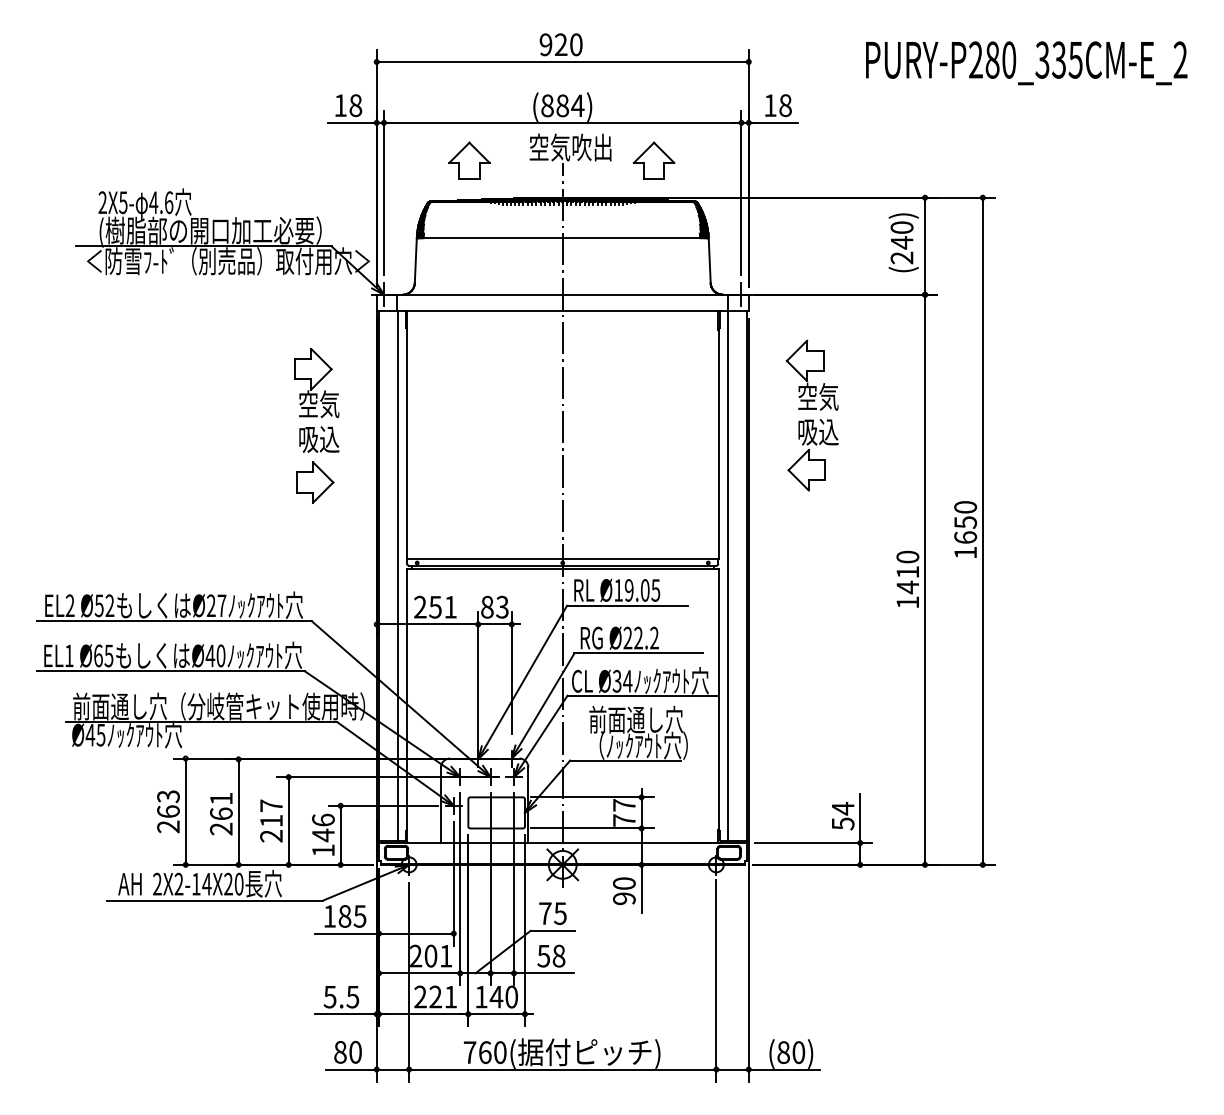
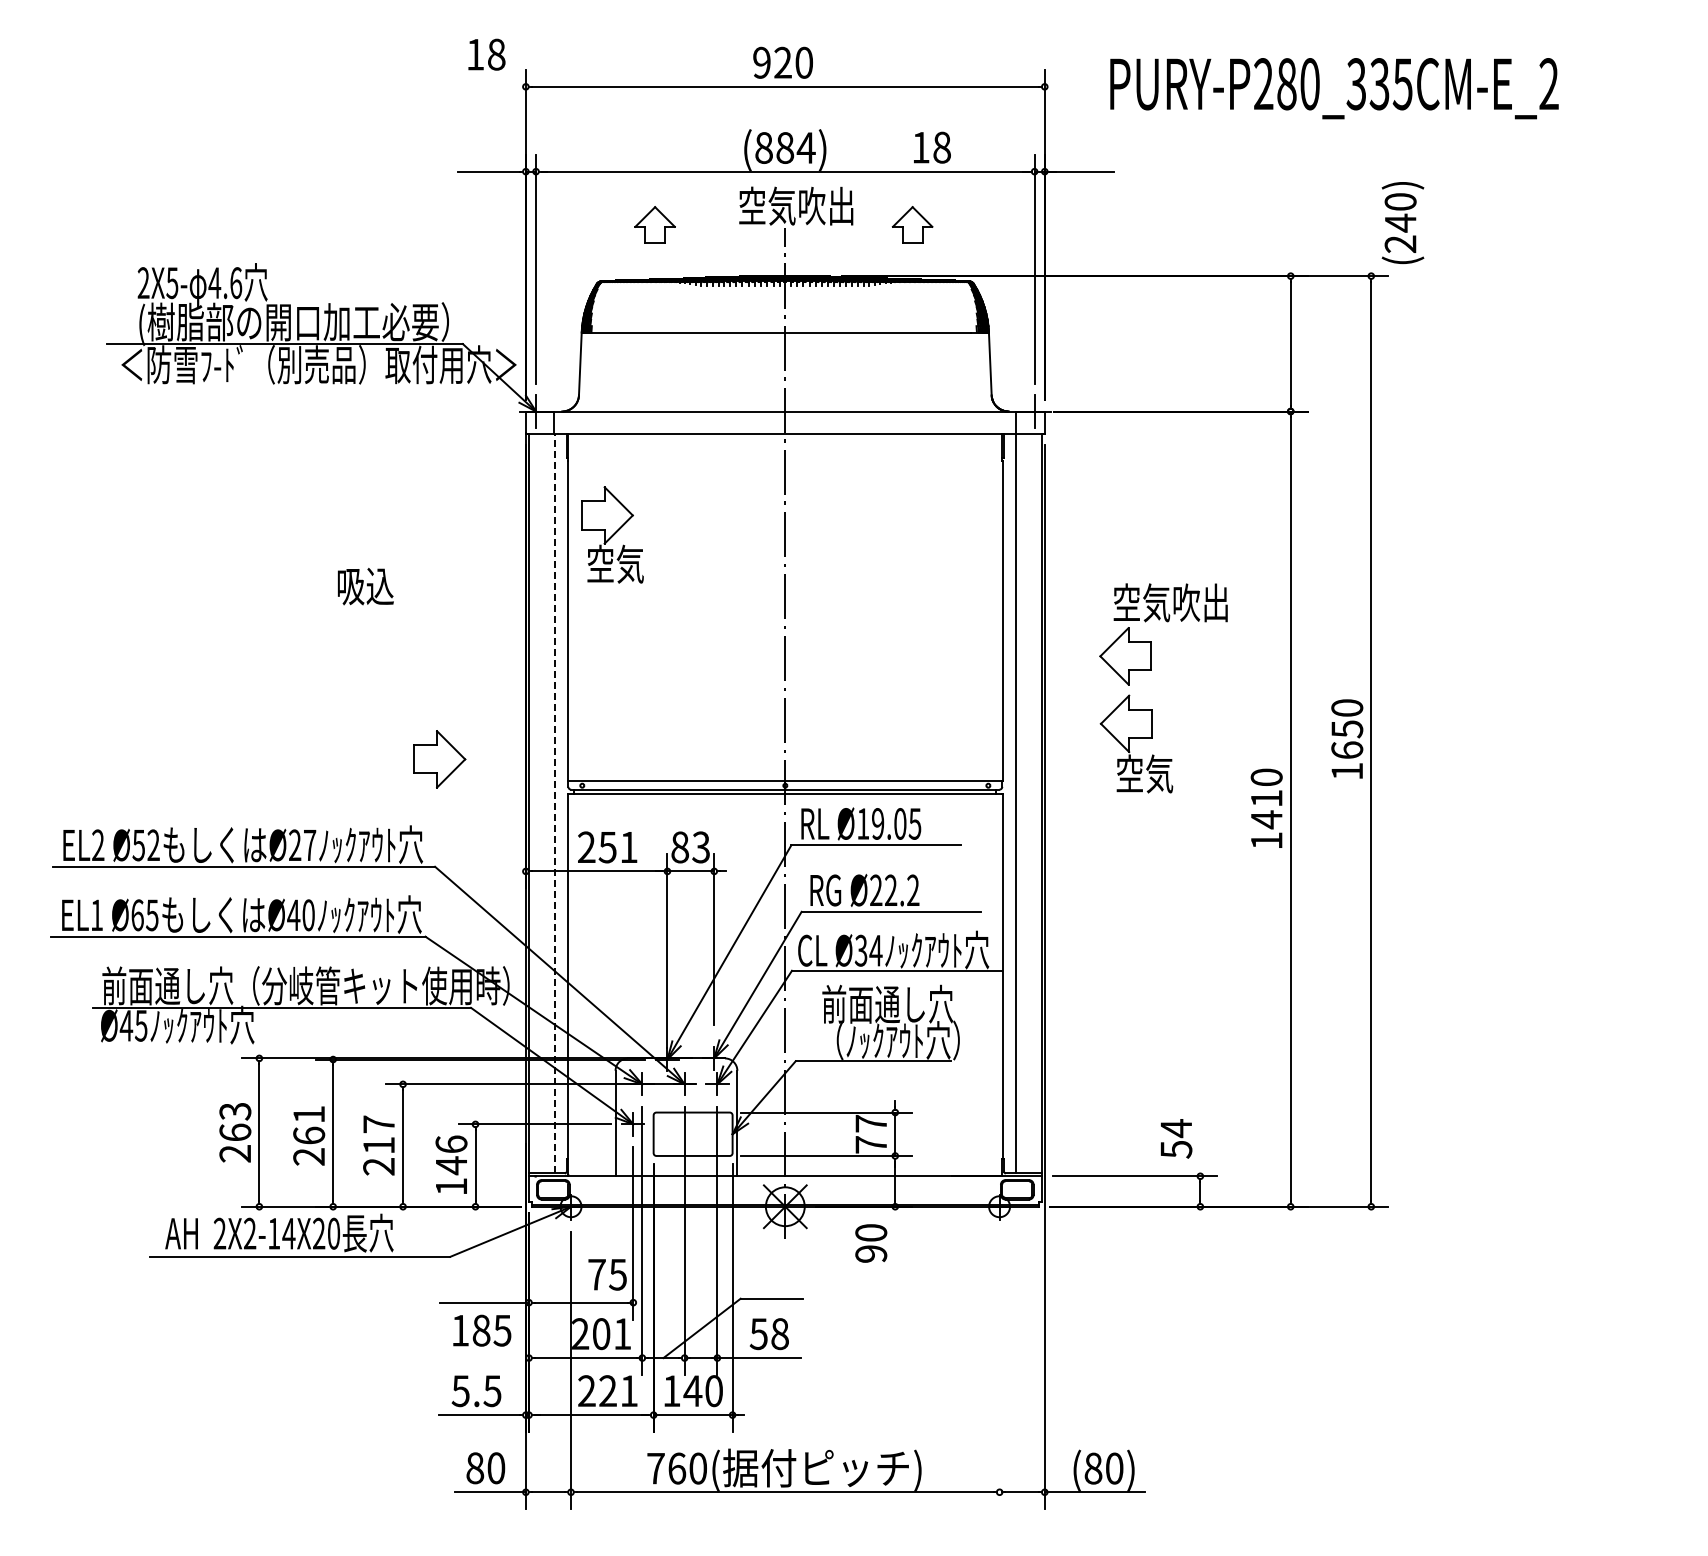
text: (1026, 63) -> (1334, 88), moved
text: (348, 105) -> (486, 54), moved
text: (778, 105) -> (932, 147), moved
part: (468, 160) -> (654, 224), size x0.7
part: (653, 160) -> (912, 224), size x0.7
text: (903, 243) -> (1402, 223), moved
part: (812, 375) -> (1136, 743), moved
part: (316, 382) -> (612, 534), moved
text: (838, 431) -> (1170, 602), 吸込 -> 空気吹出
text: (319, 439) -> (365, 586), moved
part: (314, 482) -> (439, 759), moved
line: (397, 575) -> (554, 803), solid -> dashed
line: (860, 818) -> (1200, 1141), removed
line: (641, 889) -> (895, 1240), removed
text: (552, 913) -> (607, 1274), moved
text: (345, 916) -> (482, 1330), moved
line: (716, 980) -> (999, 1368), removed

